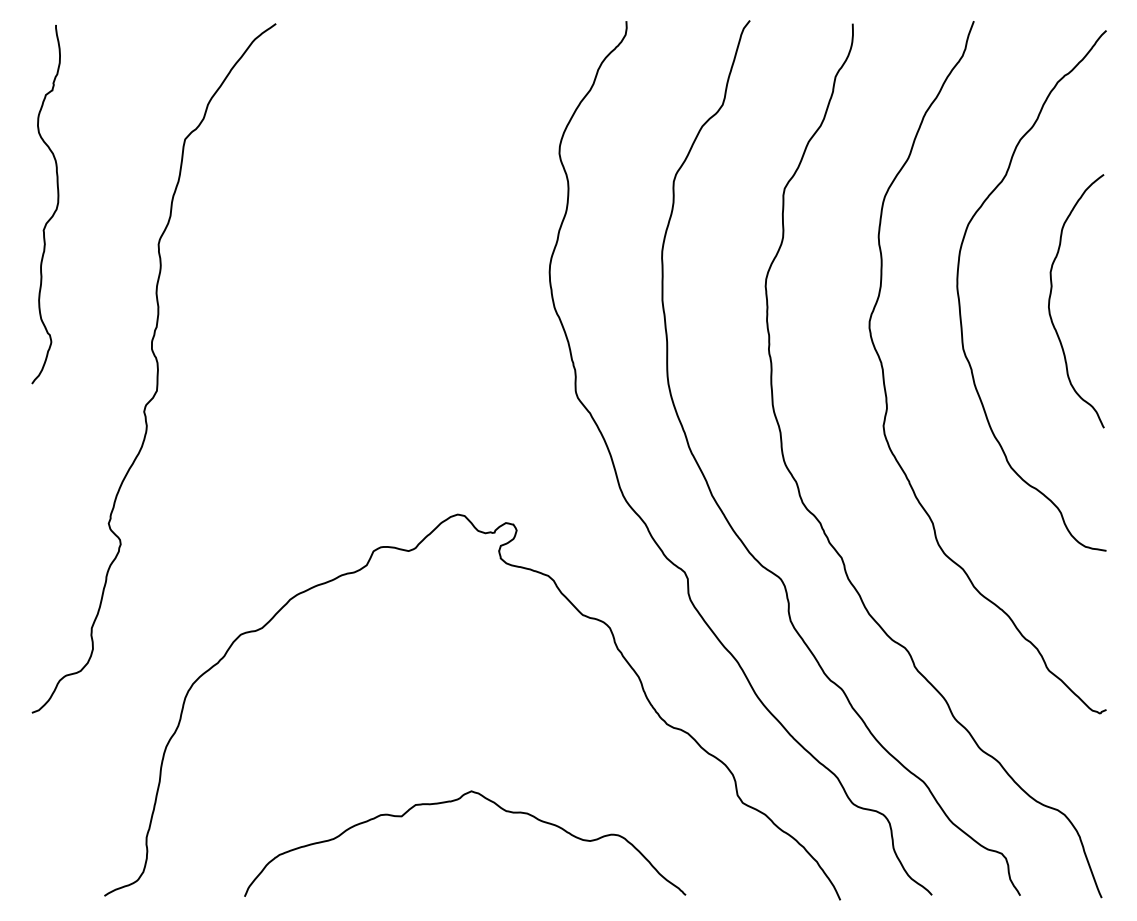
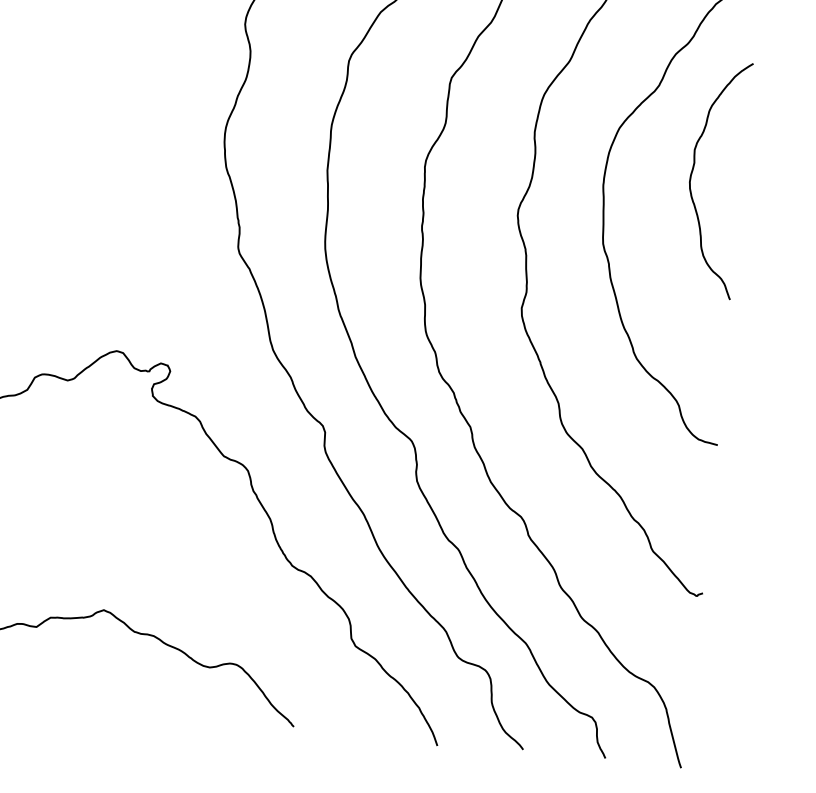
curve: (1051, 295) -> (693, 171), moved

